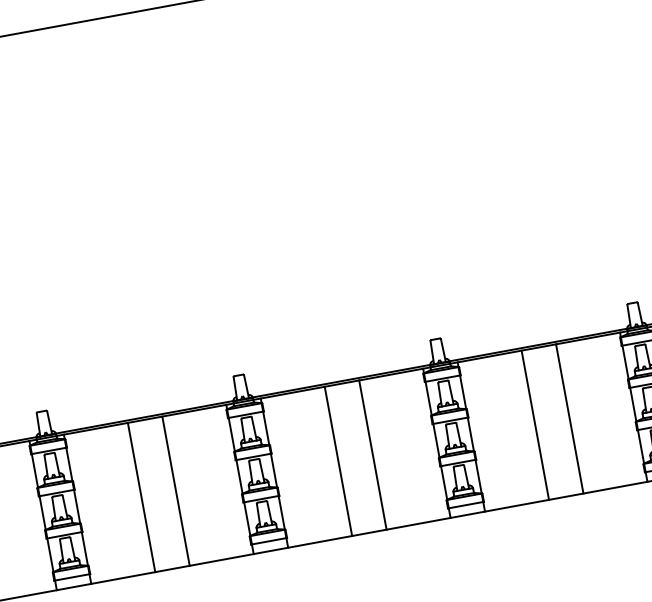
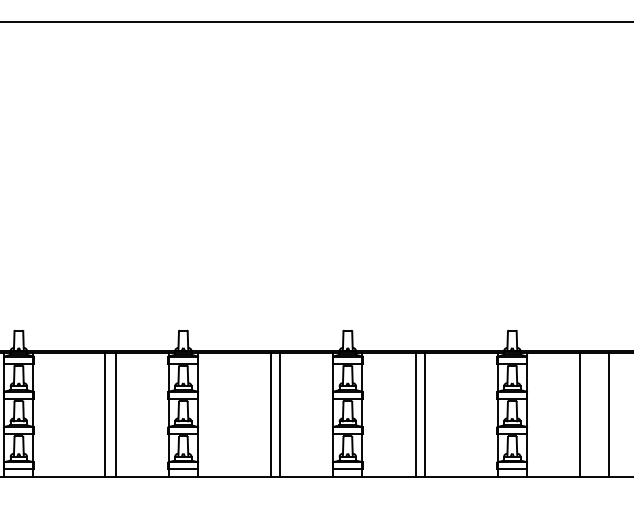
line: (569, 418) -> (425, 414), moved
line: (338, 460) -> (271, 414), moved
line: (141, 497) -> (104, 414), moved

